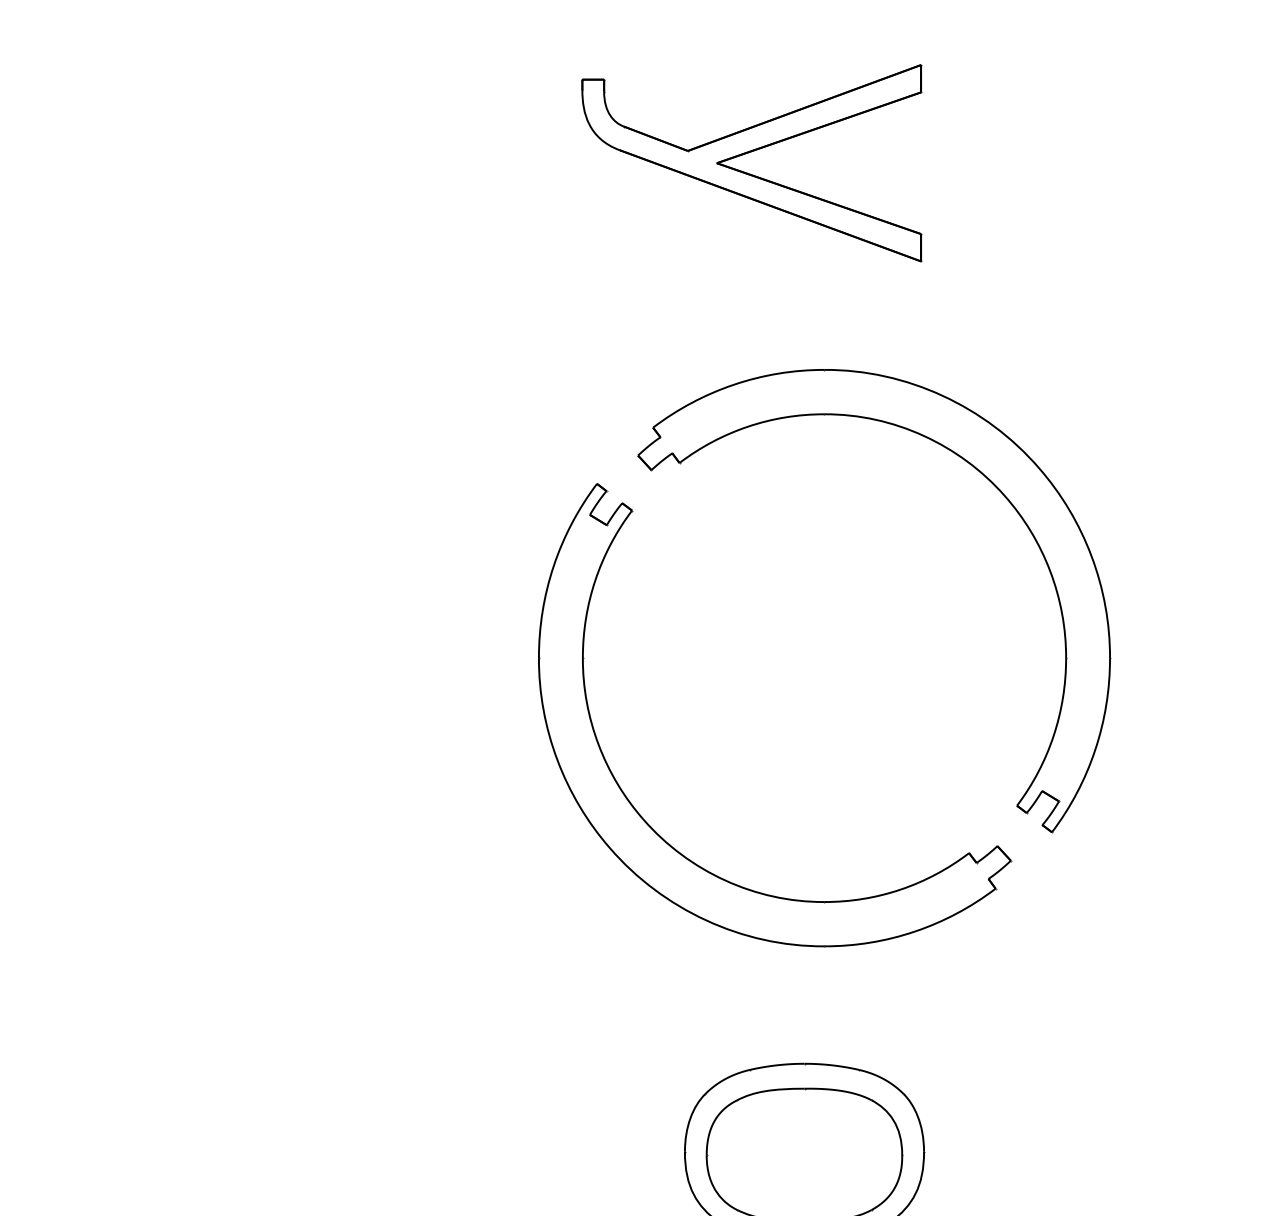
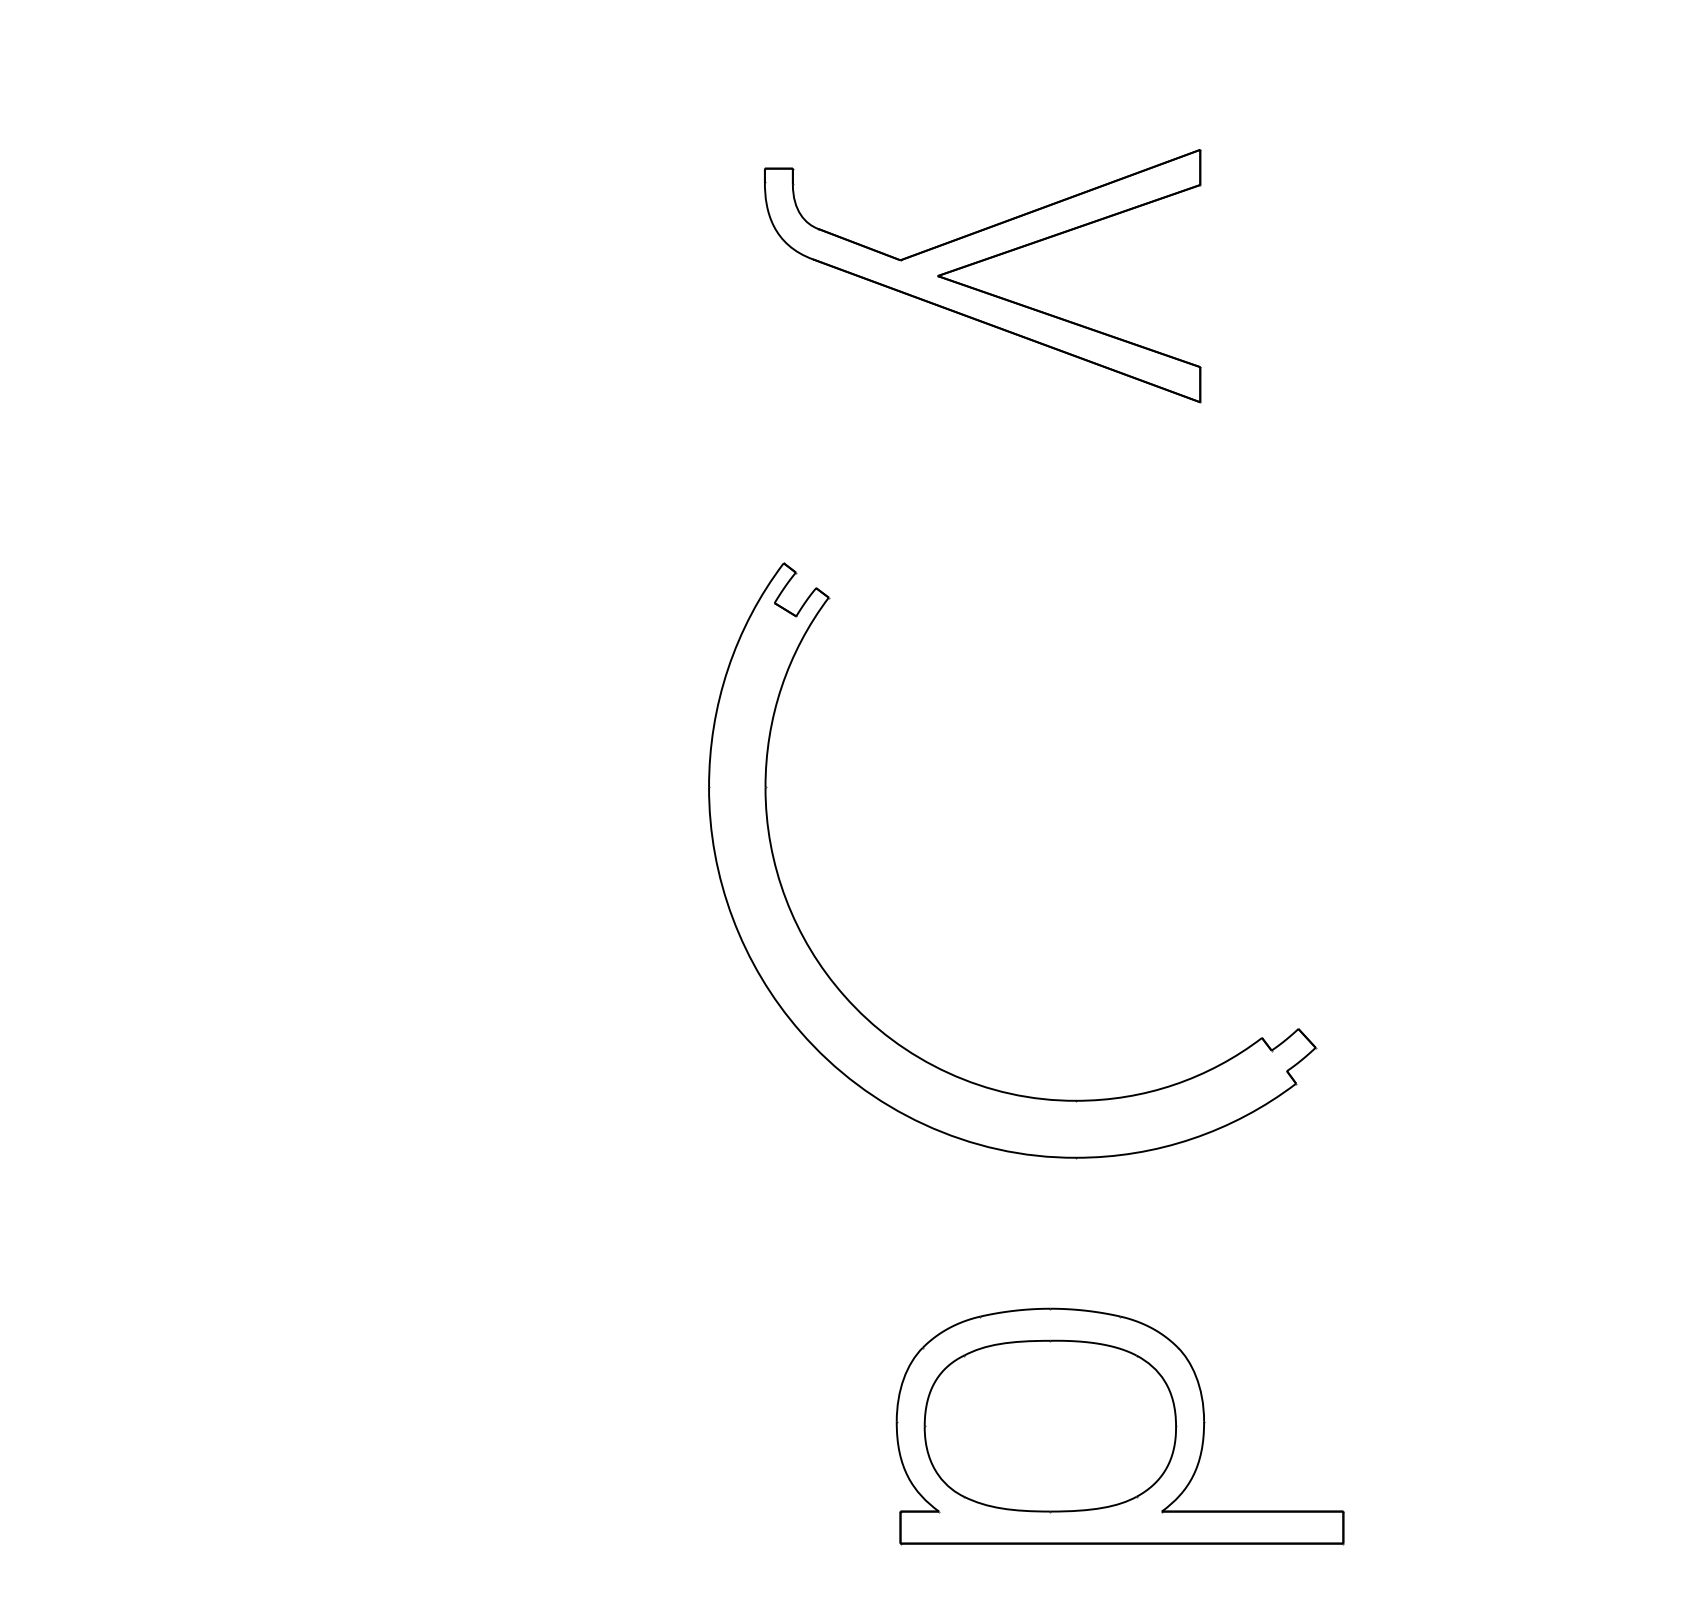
part: (747, 172) -> (977, 288), moved
part: (988, 480) -> (1287, 559), removed

